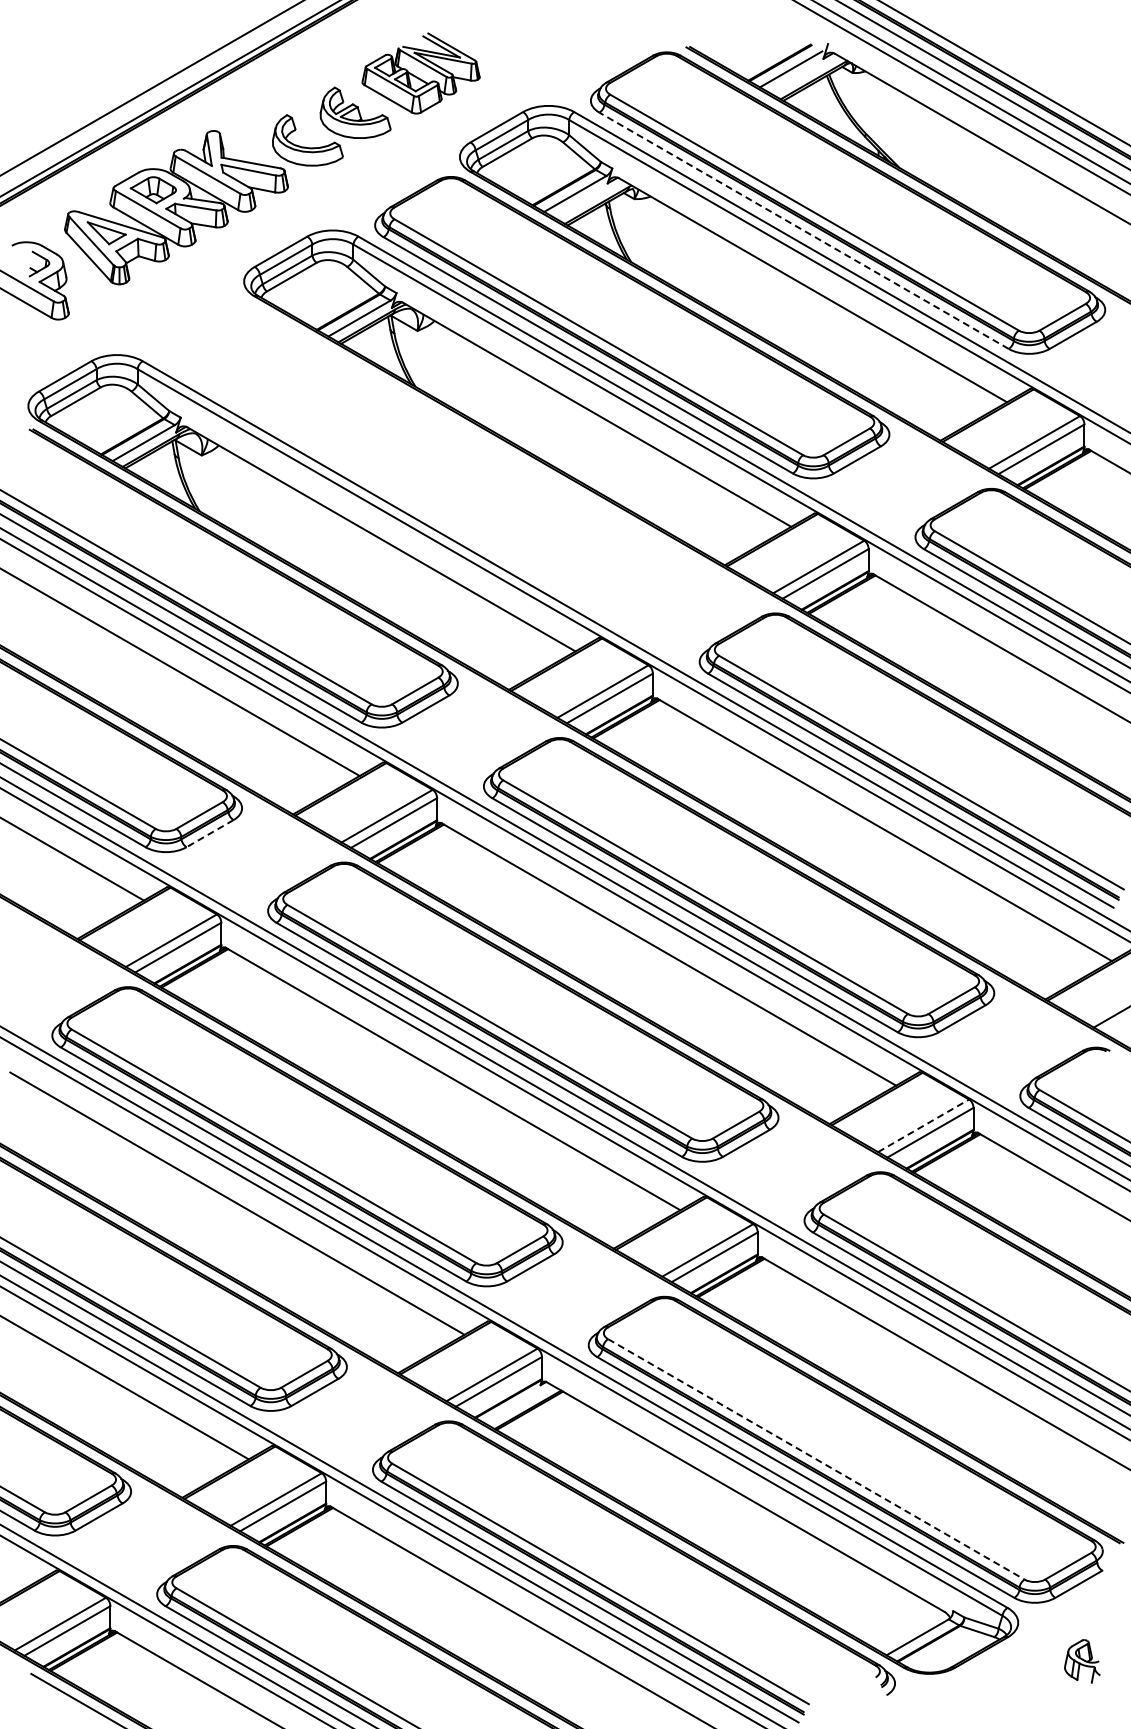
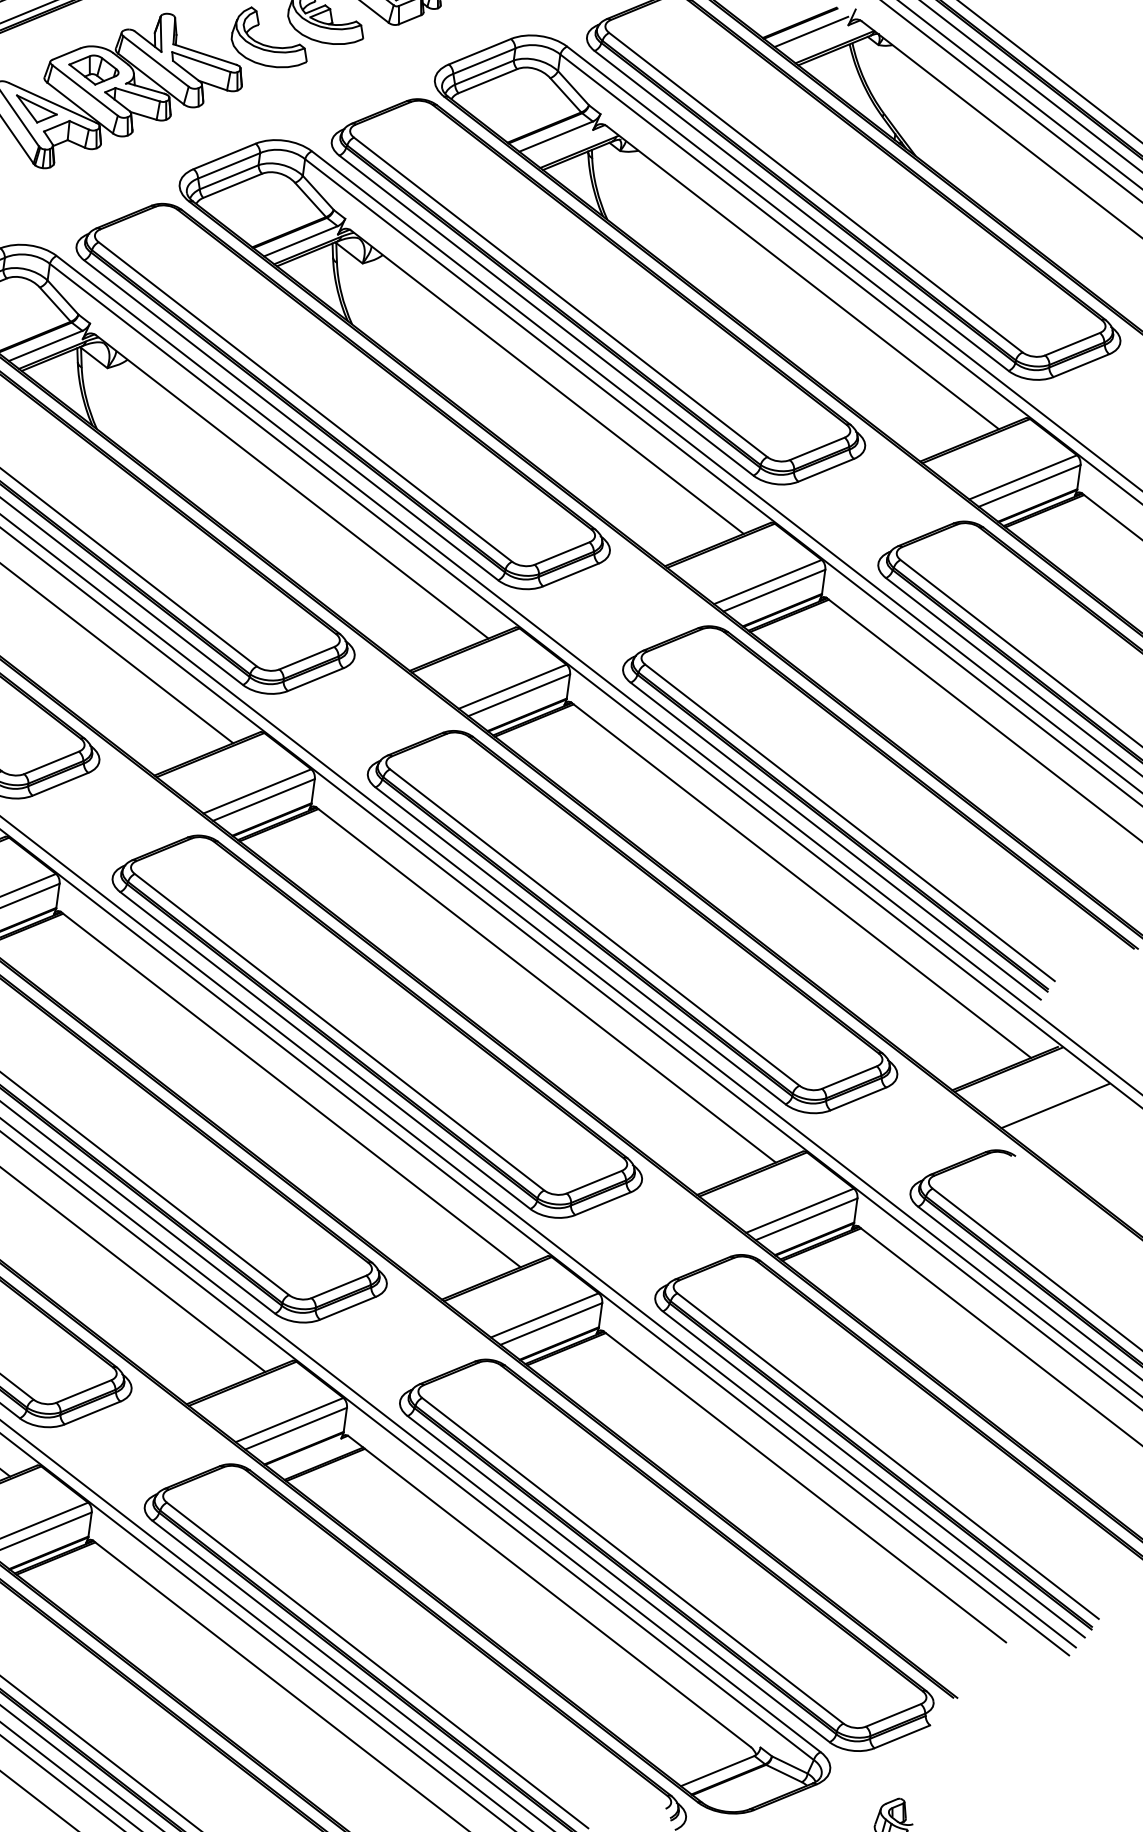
line: (803, 230) -> (801, 210), dashed -> solid
part: (416, 451) -> (343, 395), added
line: (209, 833) -> (59, 784), dashed -> solid
line: (923, 1125) -> (799, 1210), dashed -> solid
line: (816, 1459) -> (633, 1560), dashed -> solid

